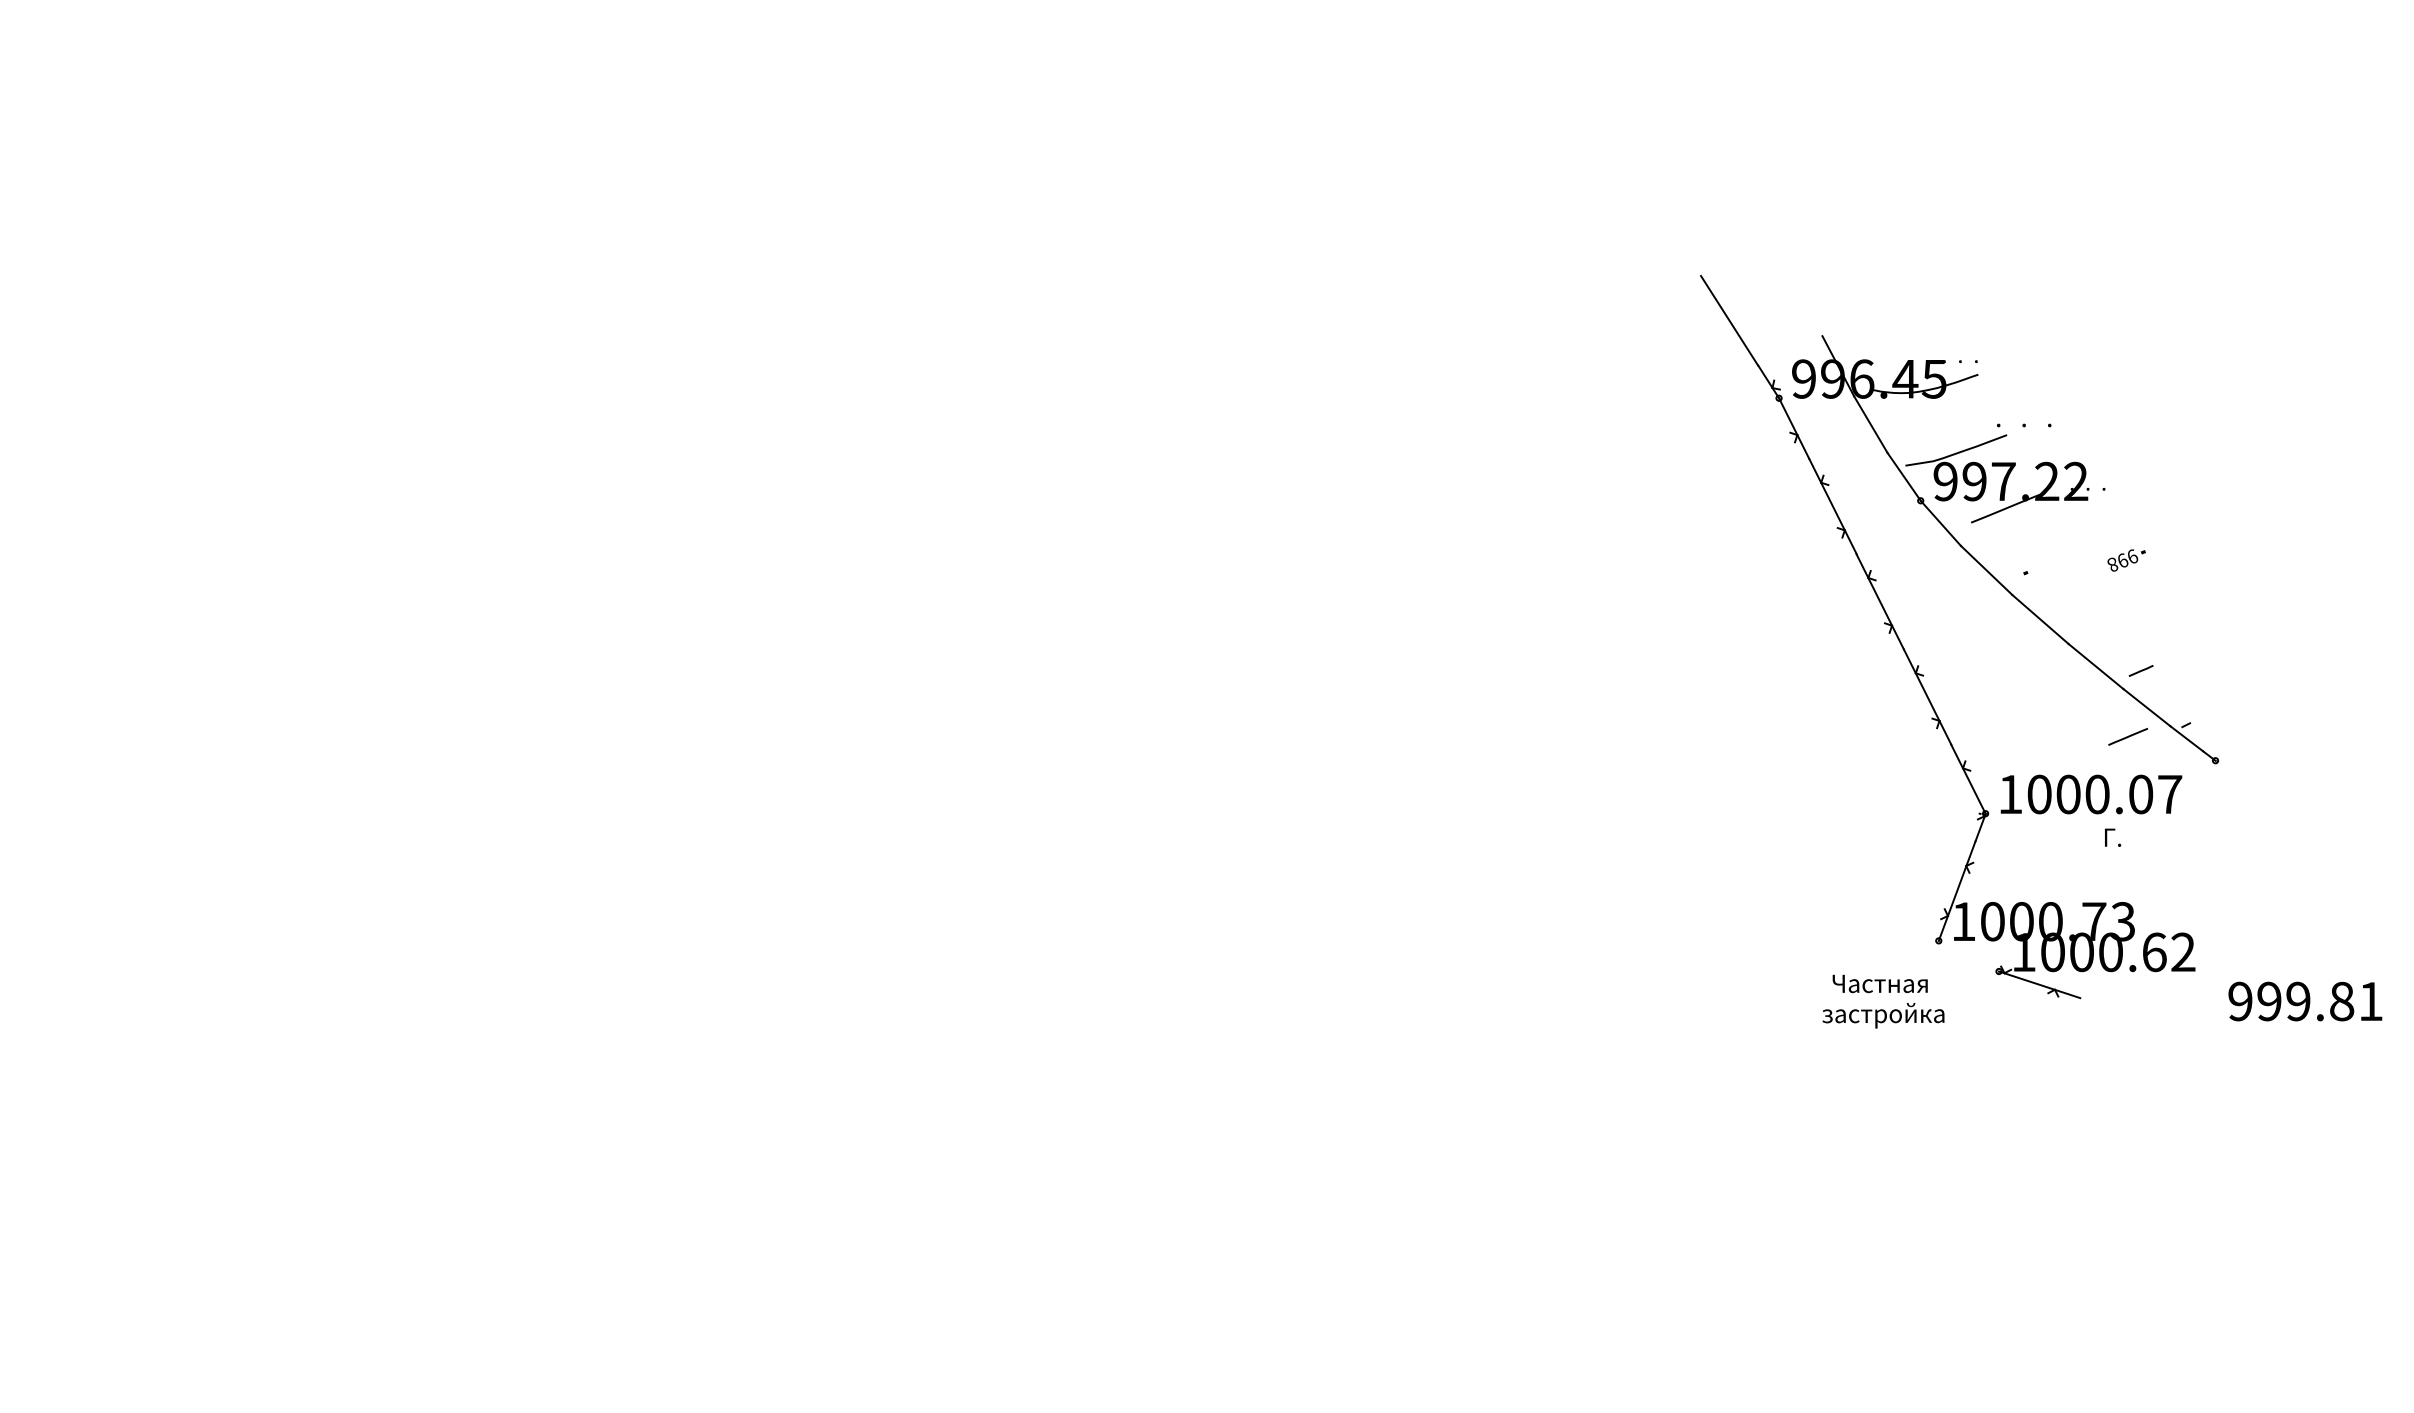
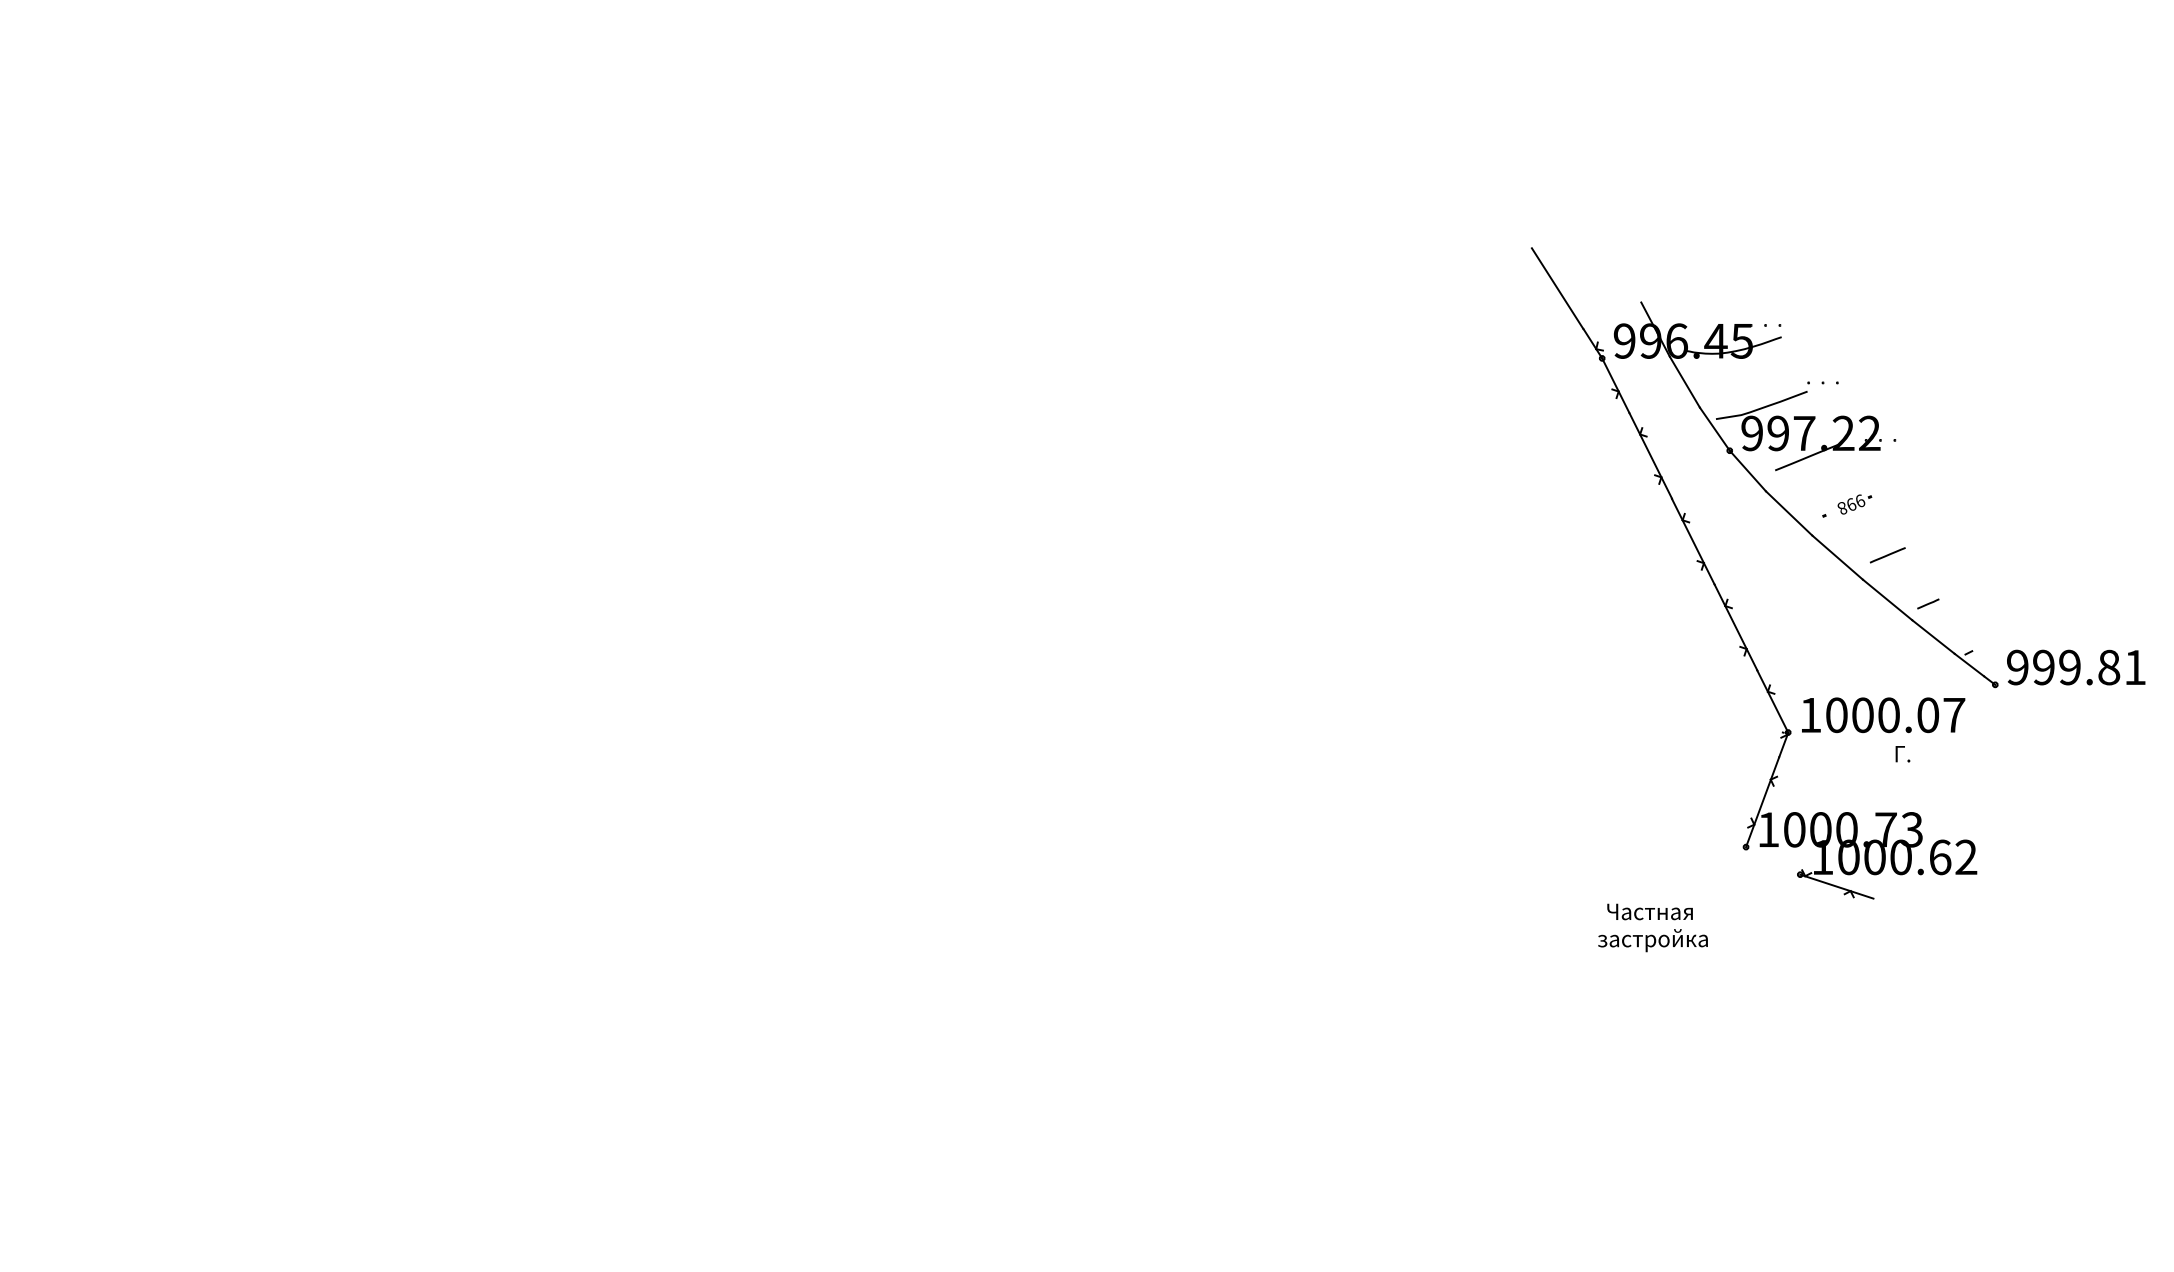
part: (2024, 425) -> (1823, 382), size x0.62
text: (2126, 560) -> (1854, 504), moved
line: (2128, 736) -> (1888, 554), moved
text: (1883, 1001) -> (1653, 927), moved
text: (2305, 1001) -> (2076, 667), moved

